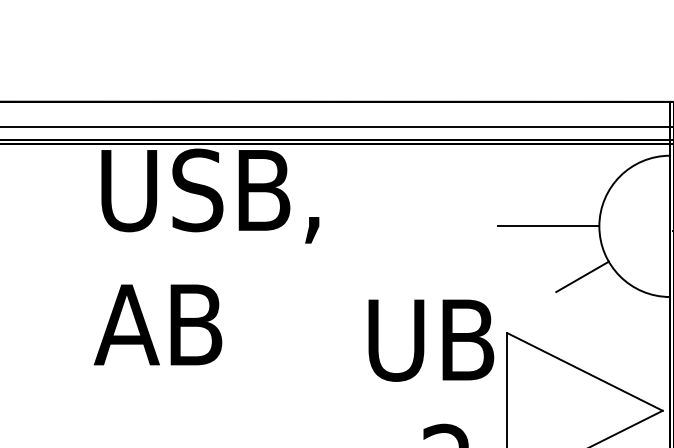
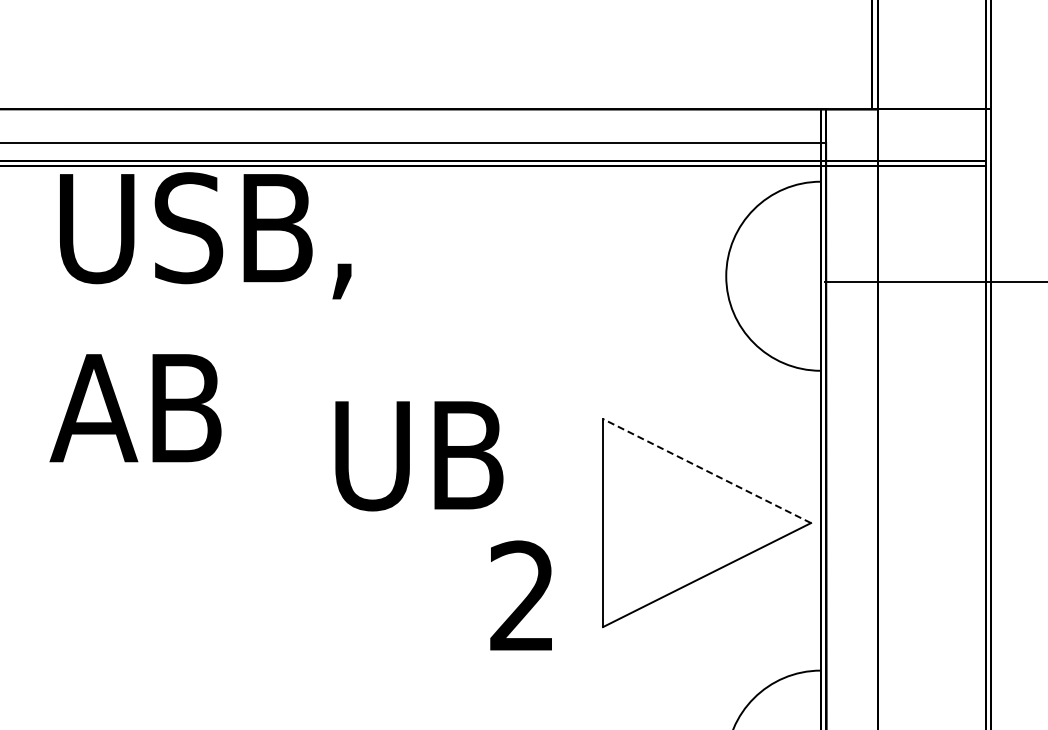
line: (548, 226) -> (658, 276), removed
line: (582, 276) -> (703, 343), removed
text: (431, 340) -> (419, 456), moved
line: (584, 371) -> (706, 470), solid -> dashed

